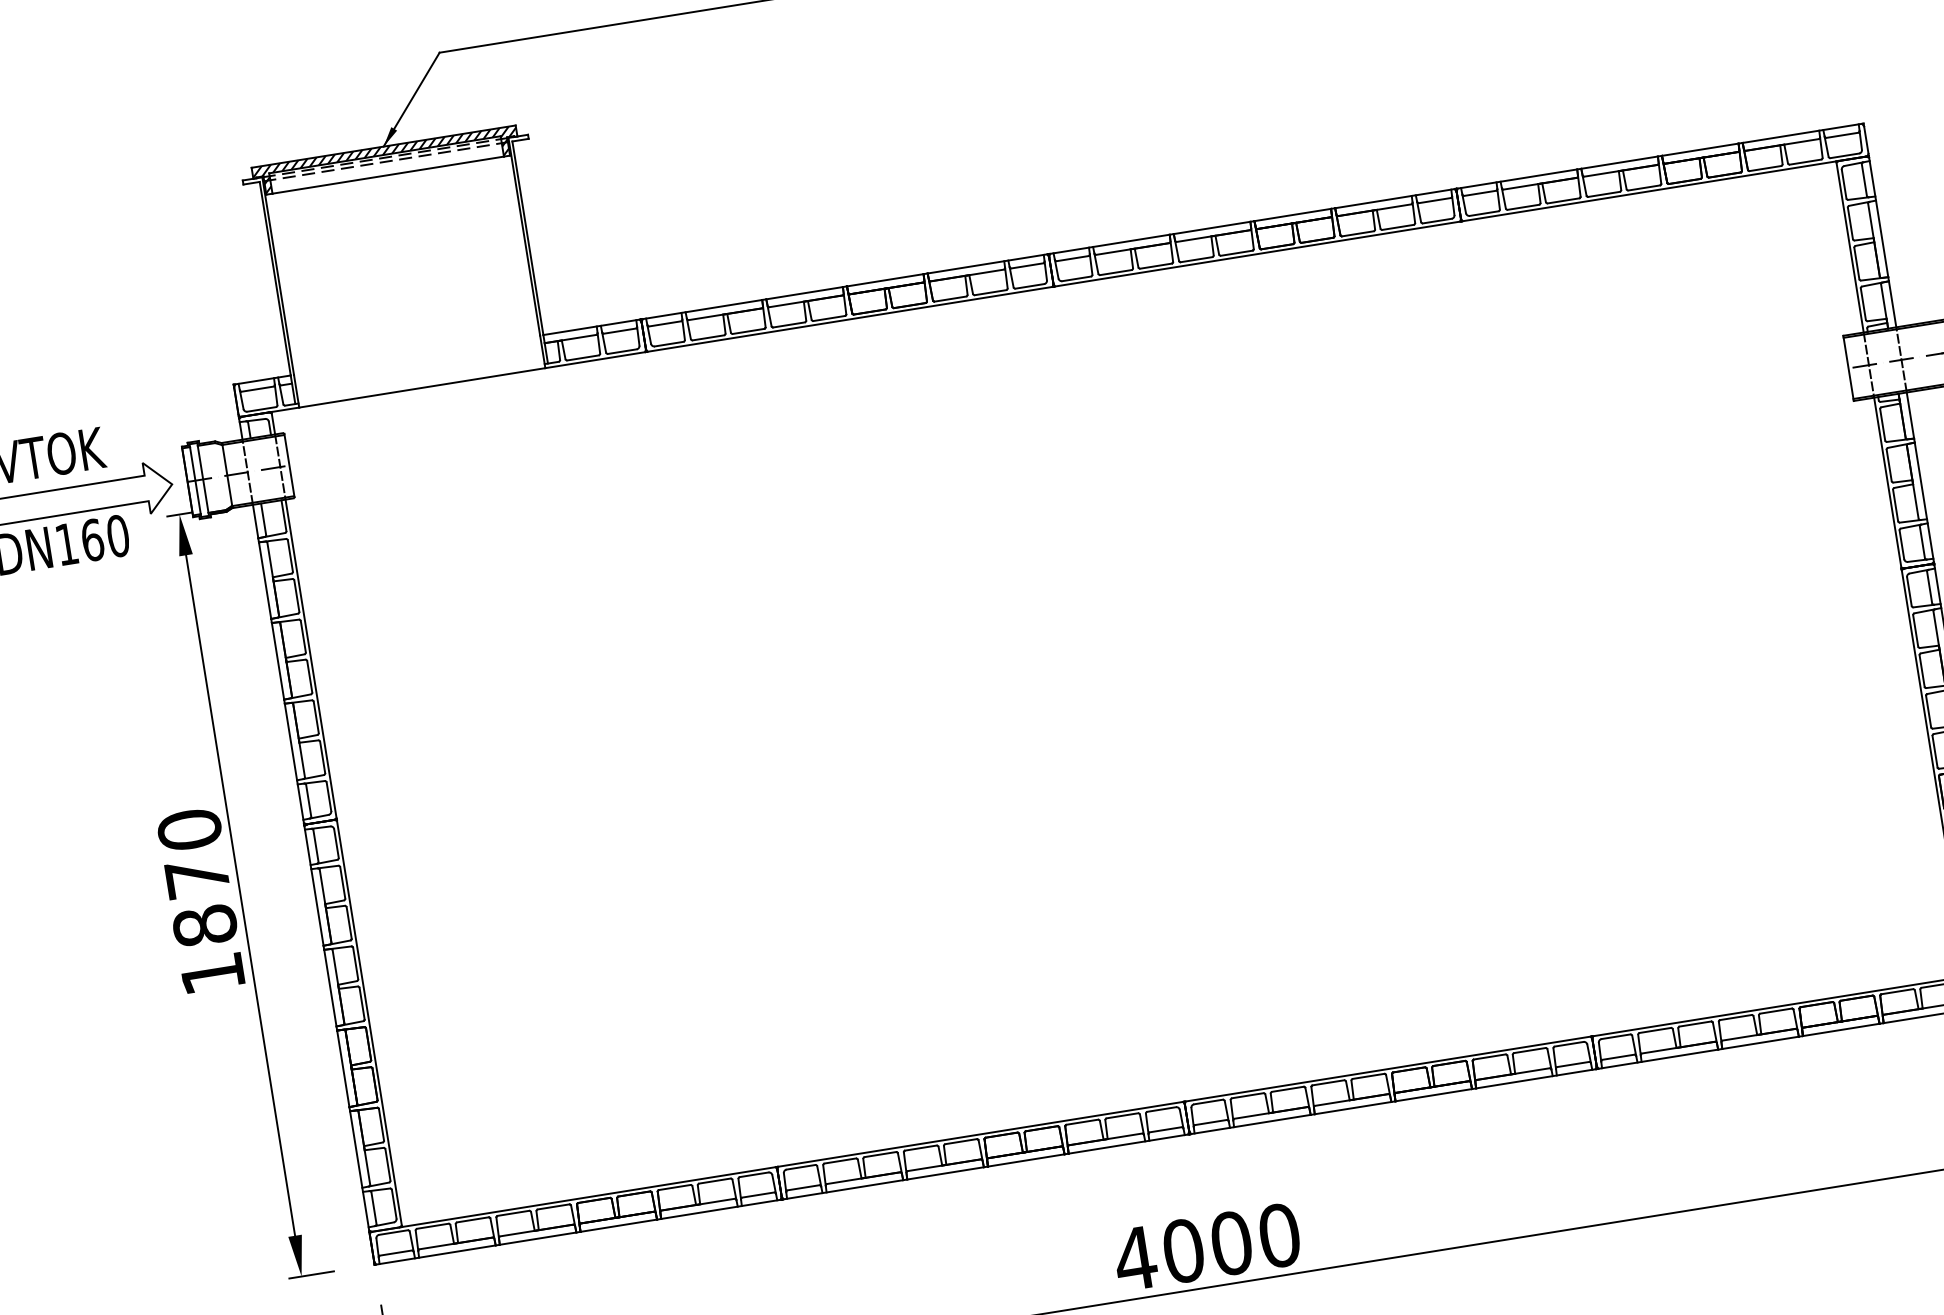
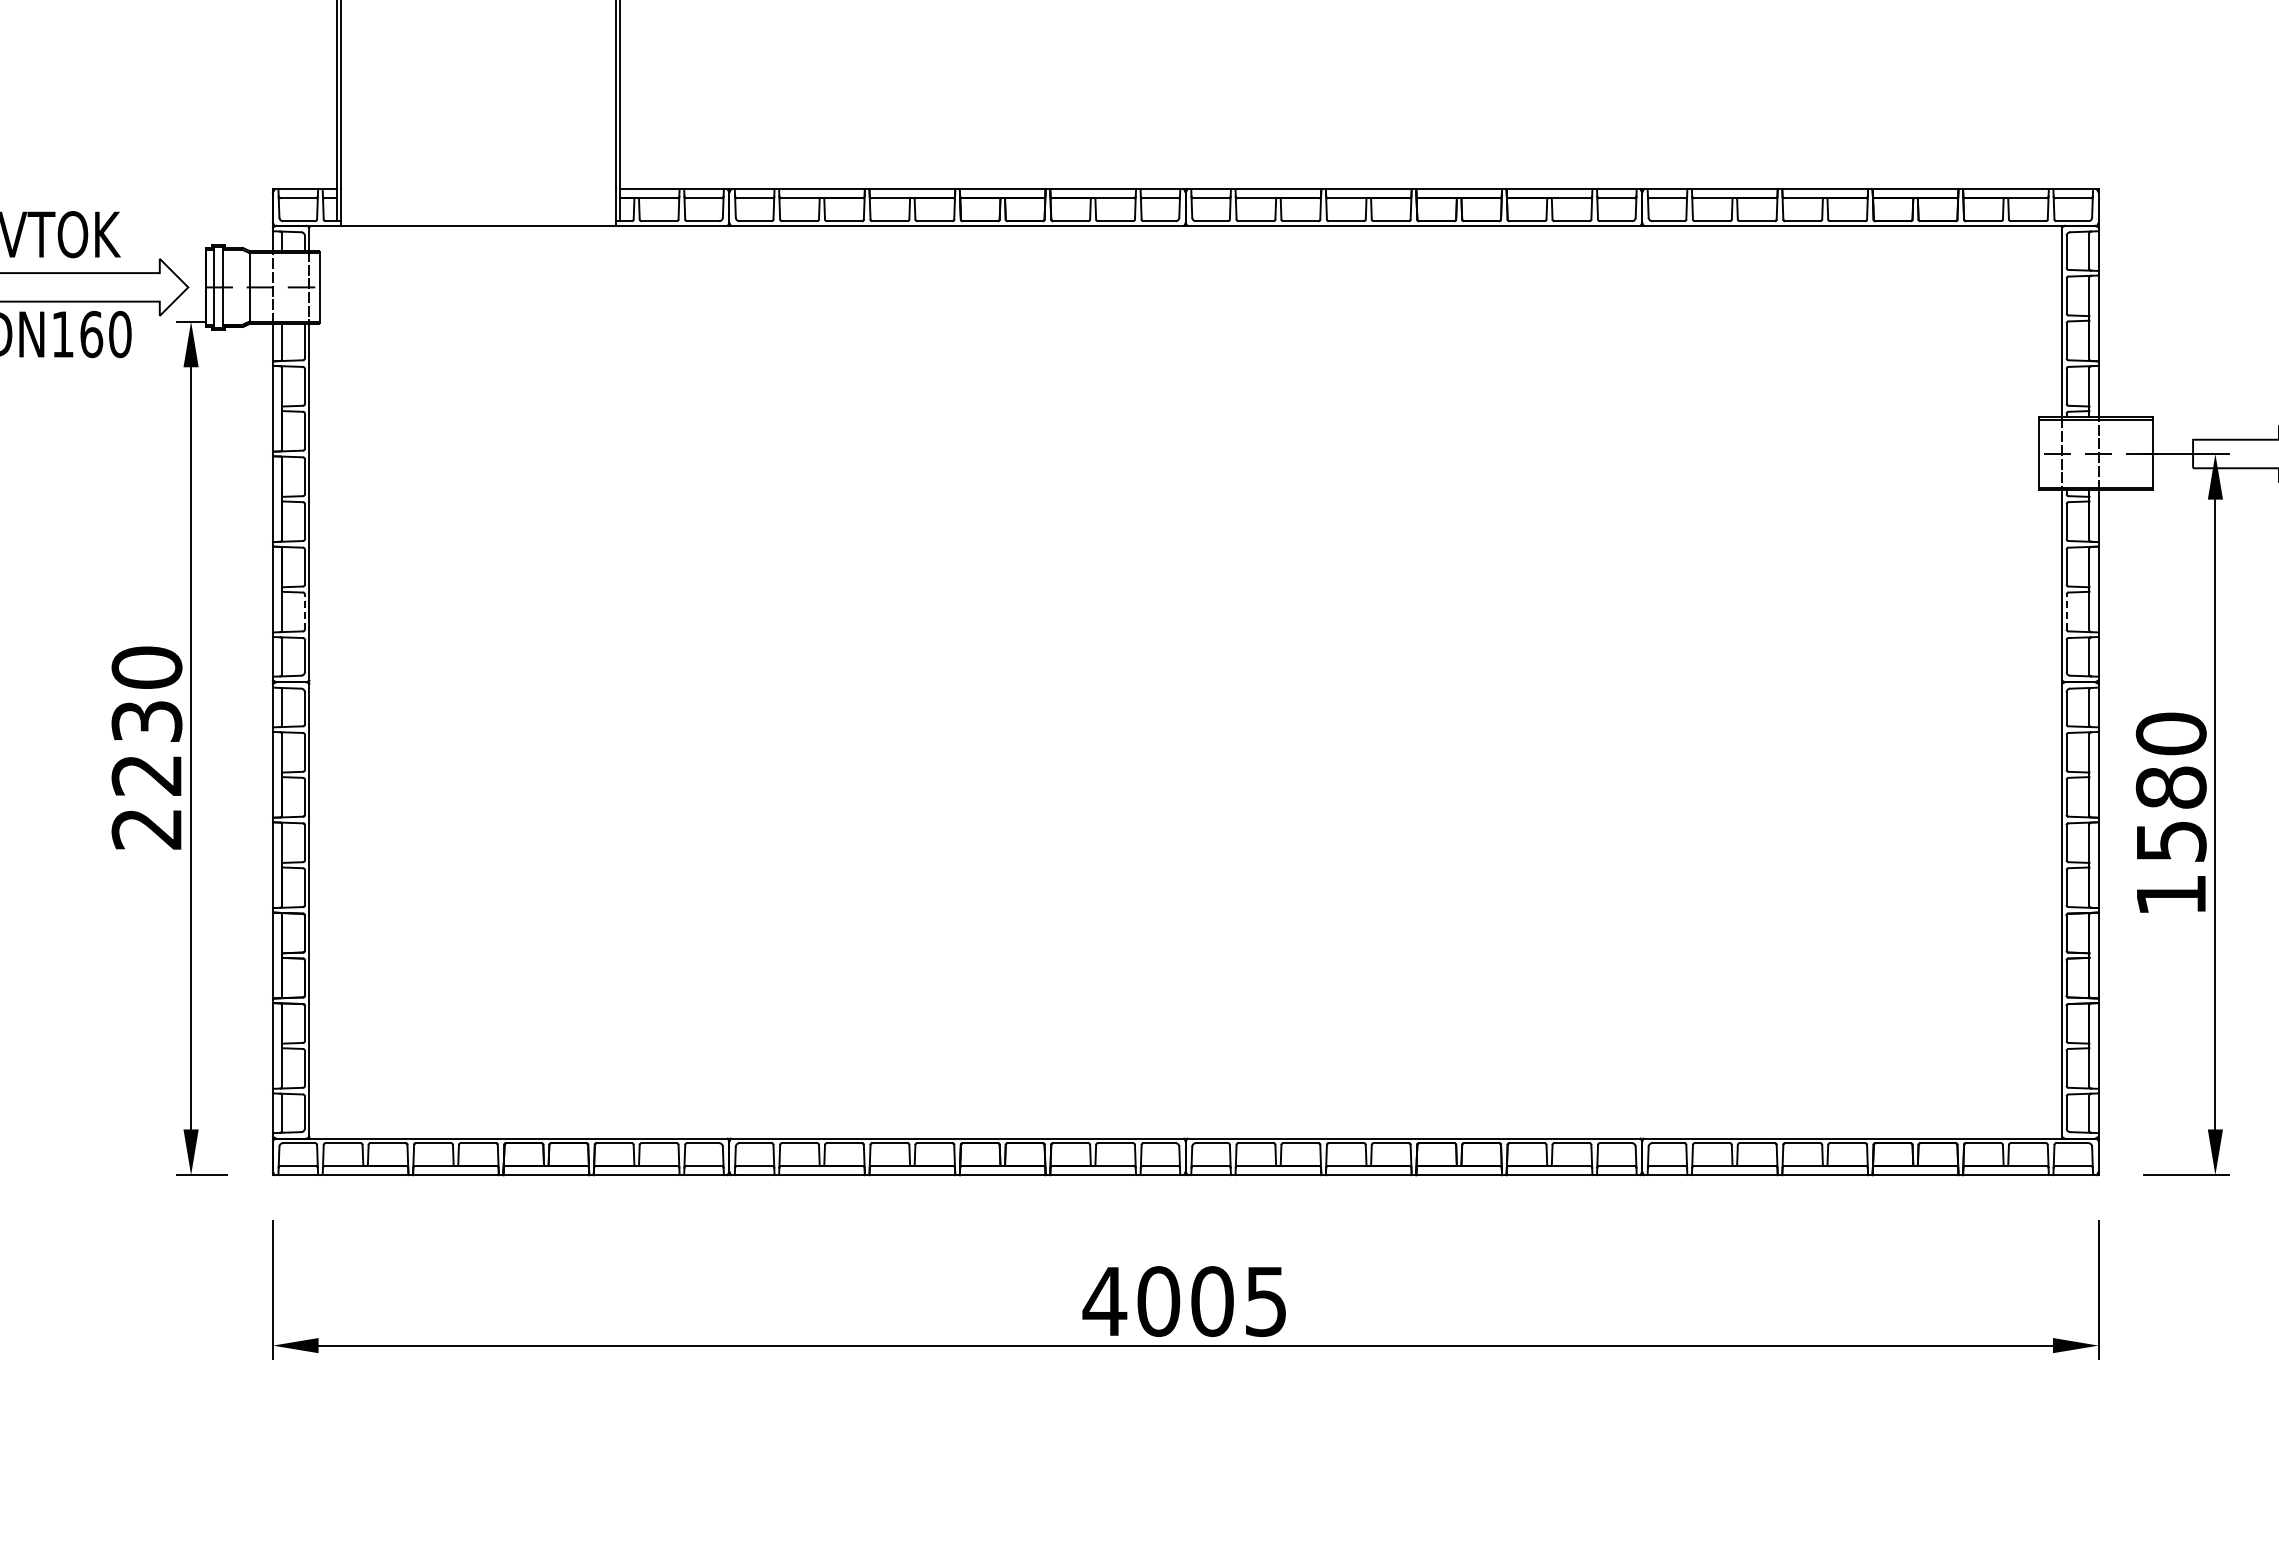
line: (1895, 505) -> (2066, 611), solid -> dashed
line: (322, 757) -> (304, 611), solid -> dashed
text: (204, 926) -> (146, 775), 1870 -> 2230
text: (1279, 1235) -> (1266, 1301), 4000 -> 4005

